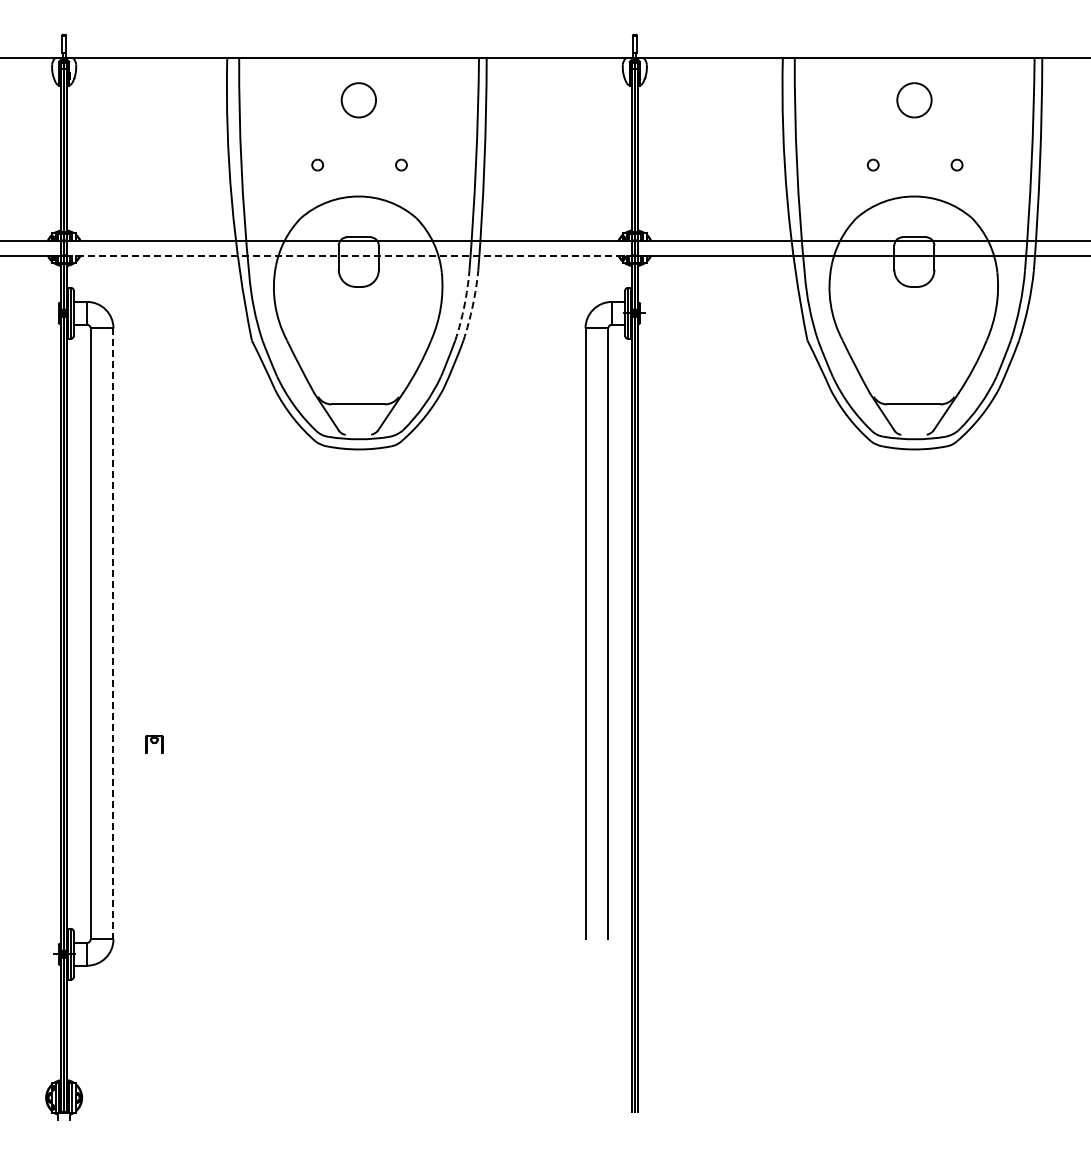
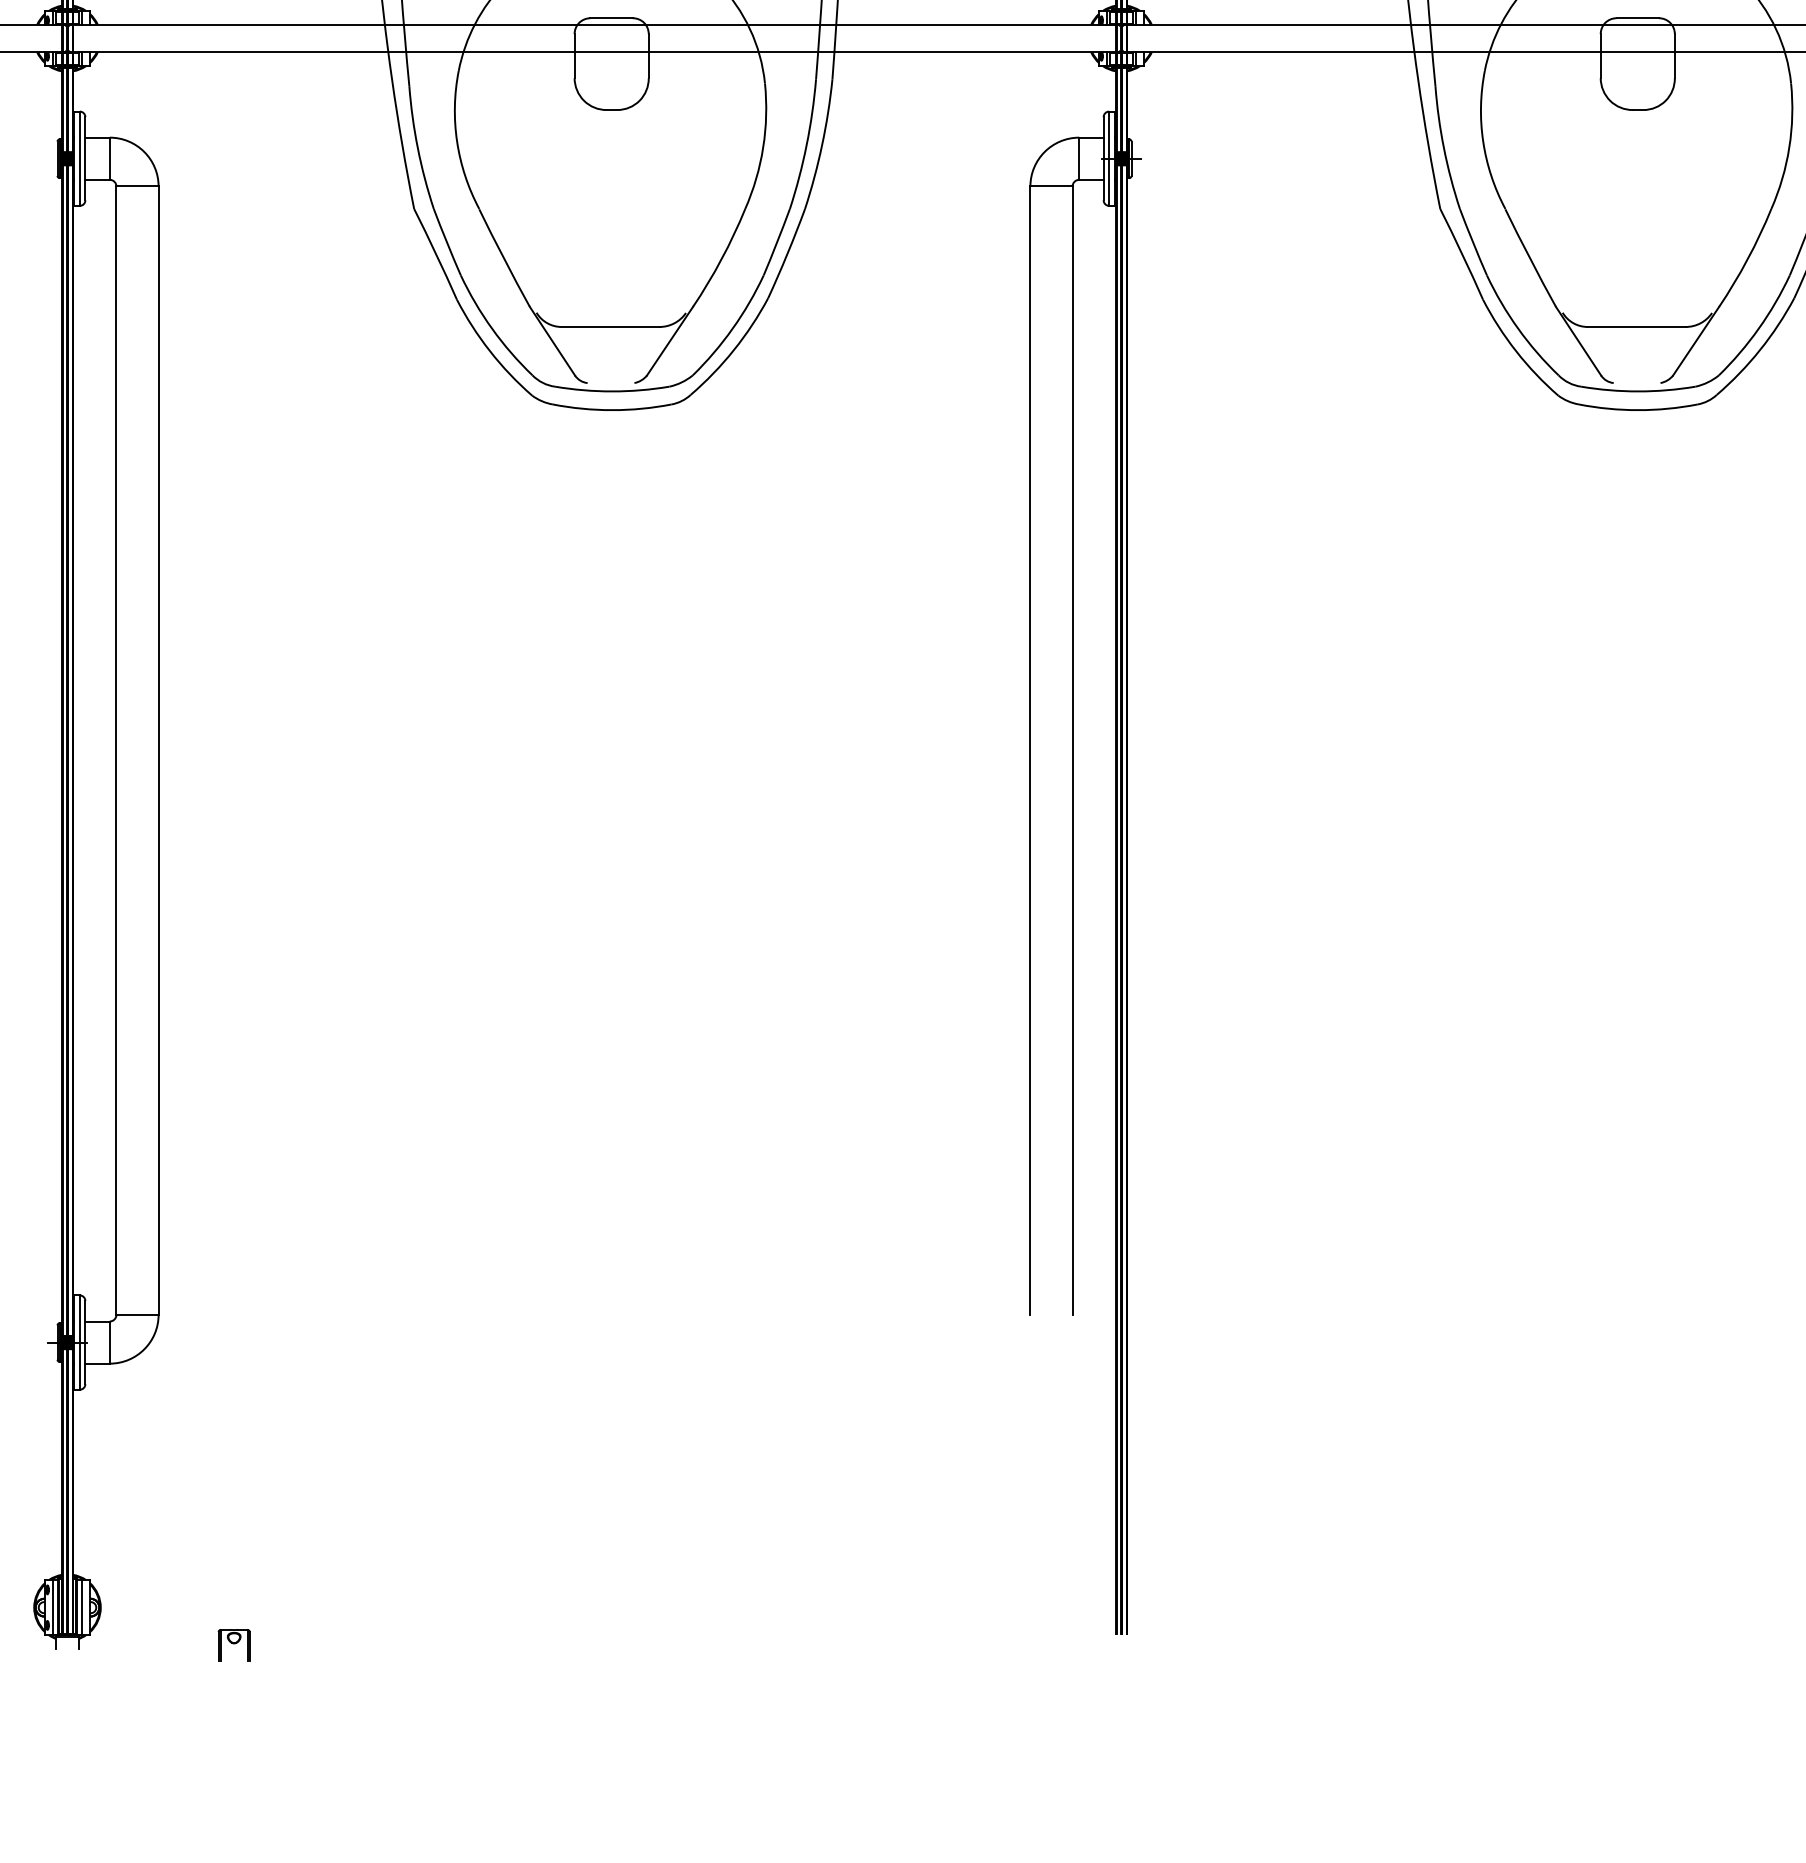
line: (349, 255) -> (594, 51), dashed -> solid
arc: (464, 305) -> (806, 144), dashed -> solid
arc: (472, 305) -> (821, 144), dashed -> solid
line: (113, 634) -> (158, 751), dashed -> solid
part: (154, 744) -> (234, 1645), moved

